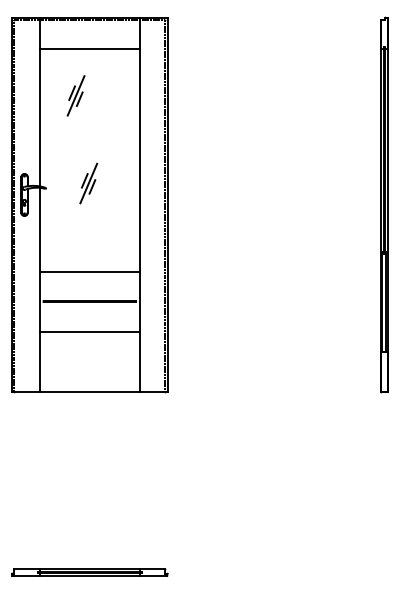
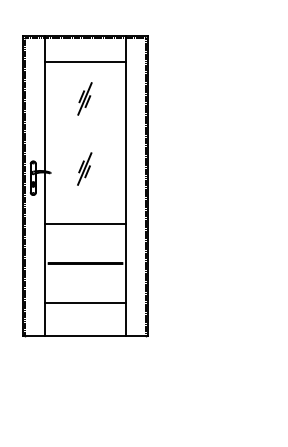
part: (75, 95) -> (84, 98), moved
line: (89, 271) -> (85, 223), moved
line: (89, 332) -> (85, 303), moved

